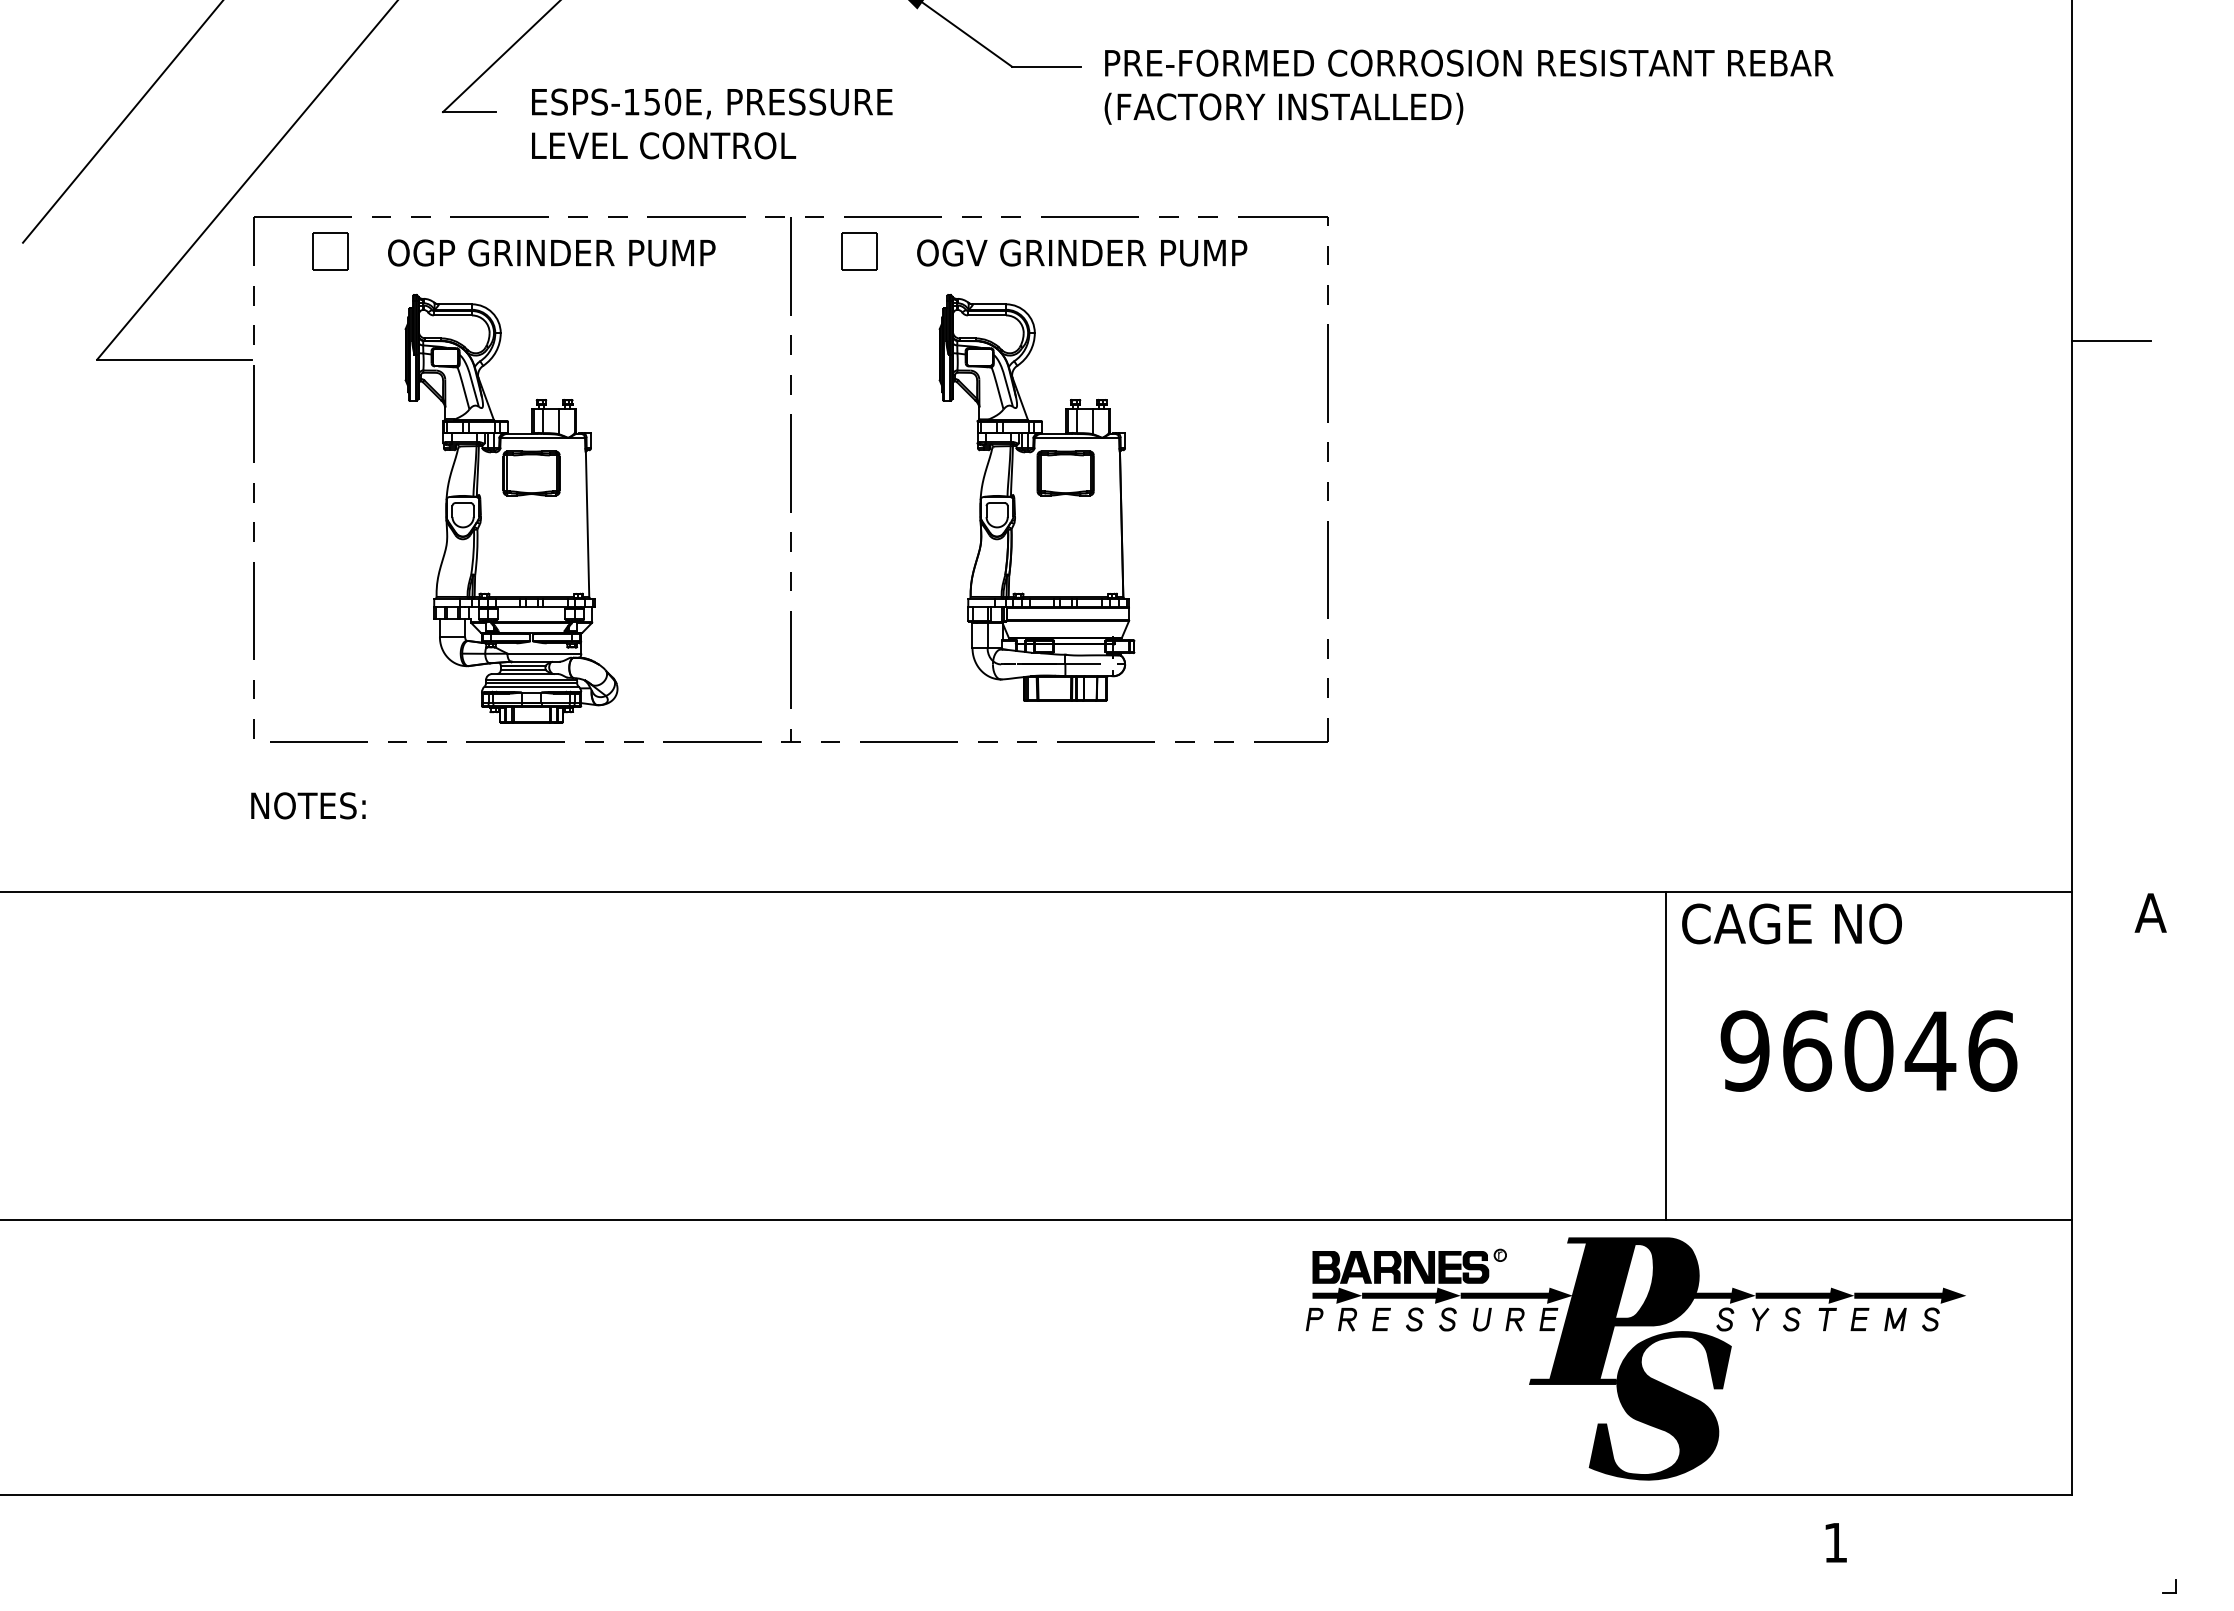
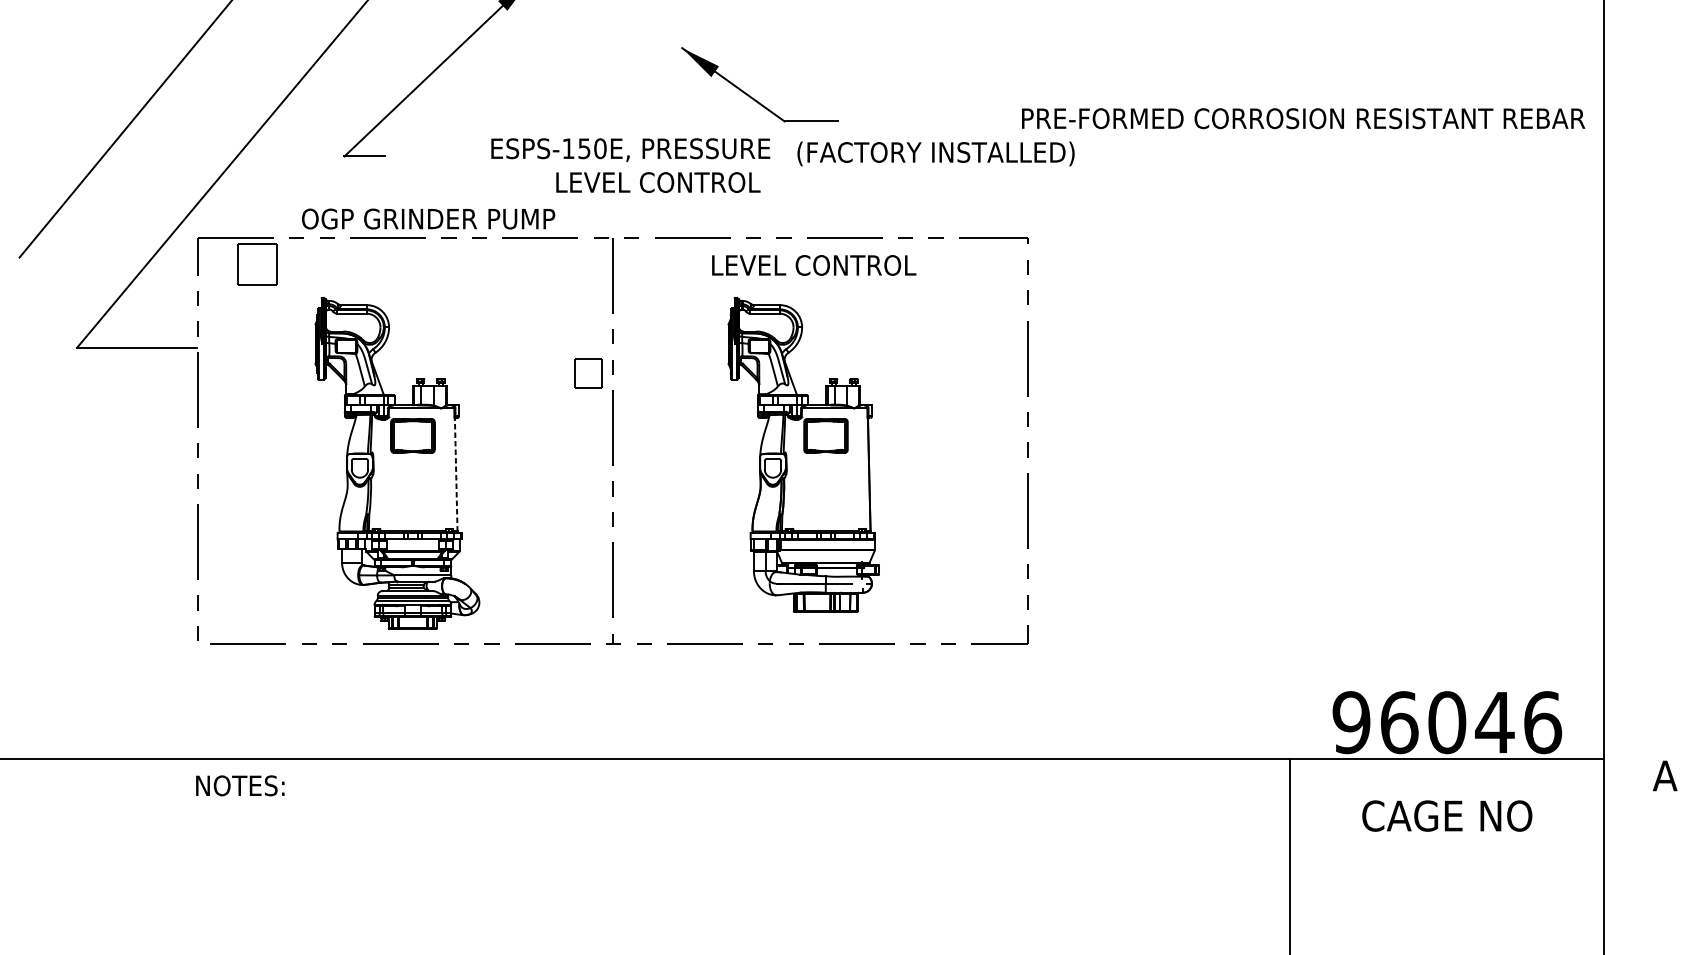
text: (1469, 62) -> (1303, 118), moved
text: (712, 103) -> (630, 149), moved
text: (1283, 108) -> (935, 153), moved
text: (664, 145) -> (658, 182), moved
part: (330, 251) -> (257, 264), size x1.4
part: (859, 251) -> (588, 373), moved
text: (551, 252) -> (428, 218), moved
text: (1082, 252) -> (839, 265), OGV GRINDER PUMP -> LEVEL CONTROL
line: (2111, 340) -> (1634, 333), removed
line: (587, 524) -> (456, 475), solid -> dashed
text: (308, 805) -> (240, 785), moved
text: (1791, 923) -> (1446, 815), moved
text: (1868, 1050) -> (1446, 722), moved

